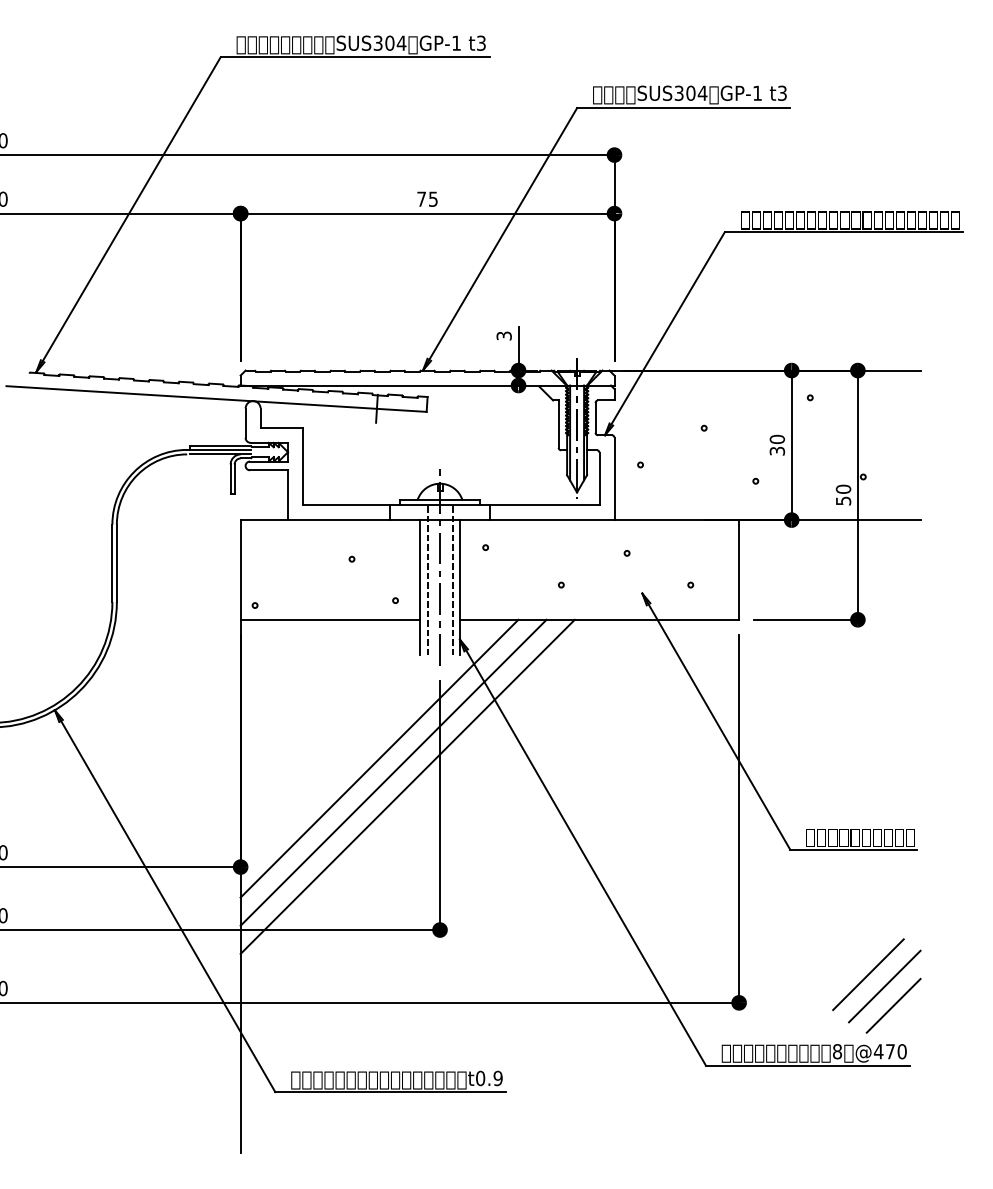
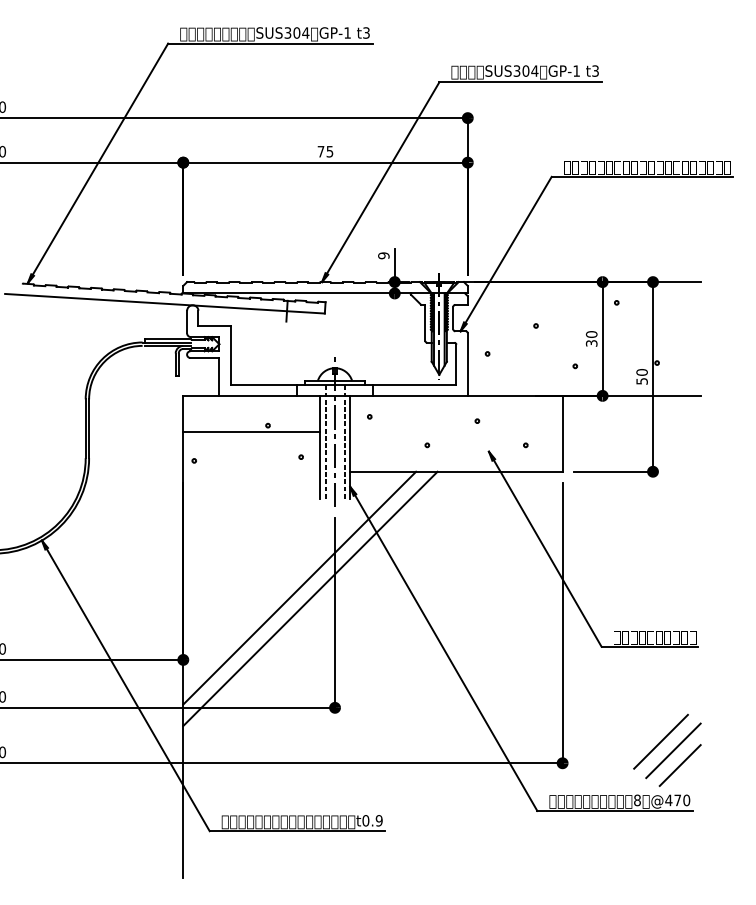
text: (503, 335) -> (383, 255), 3 -> 9
line: (330, 619) -> (251, 431), moved
line: (378, 758) -> (288, 577), removed

